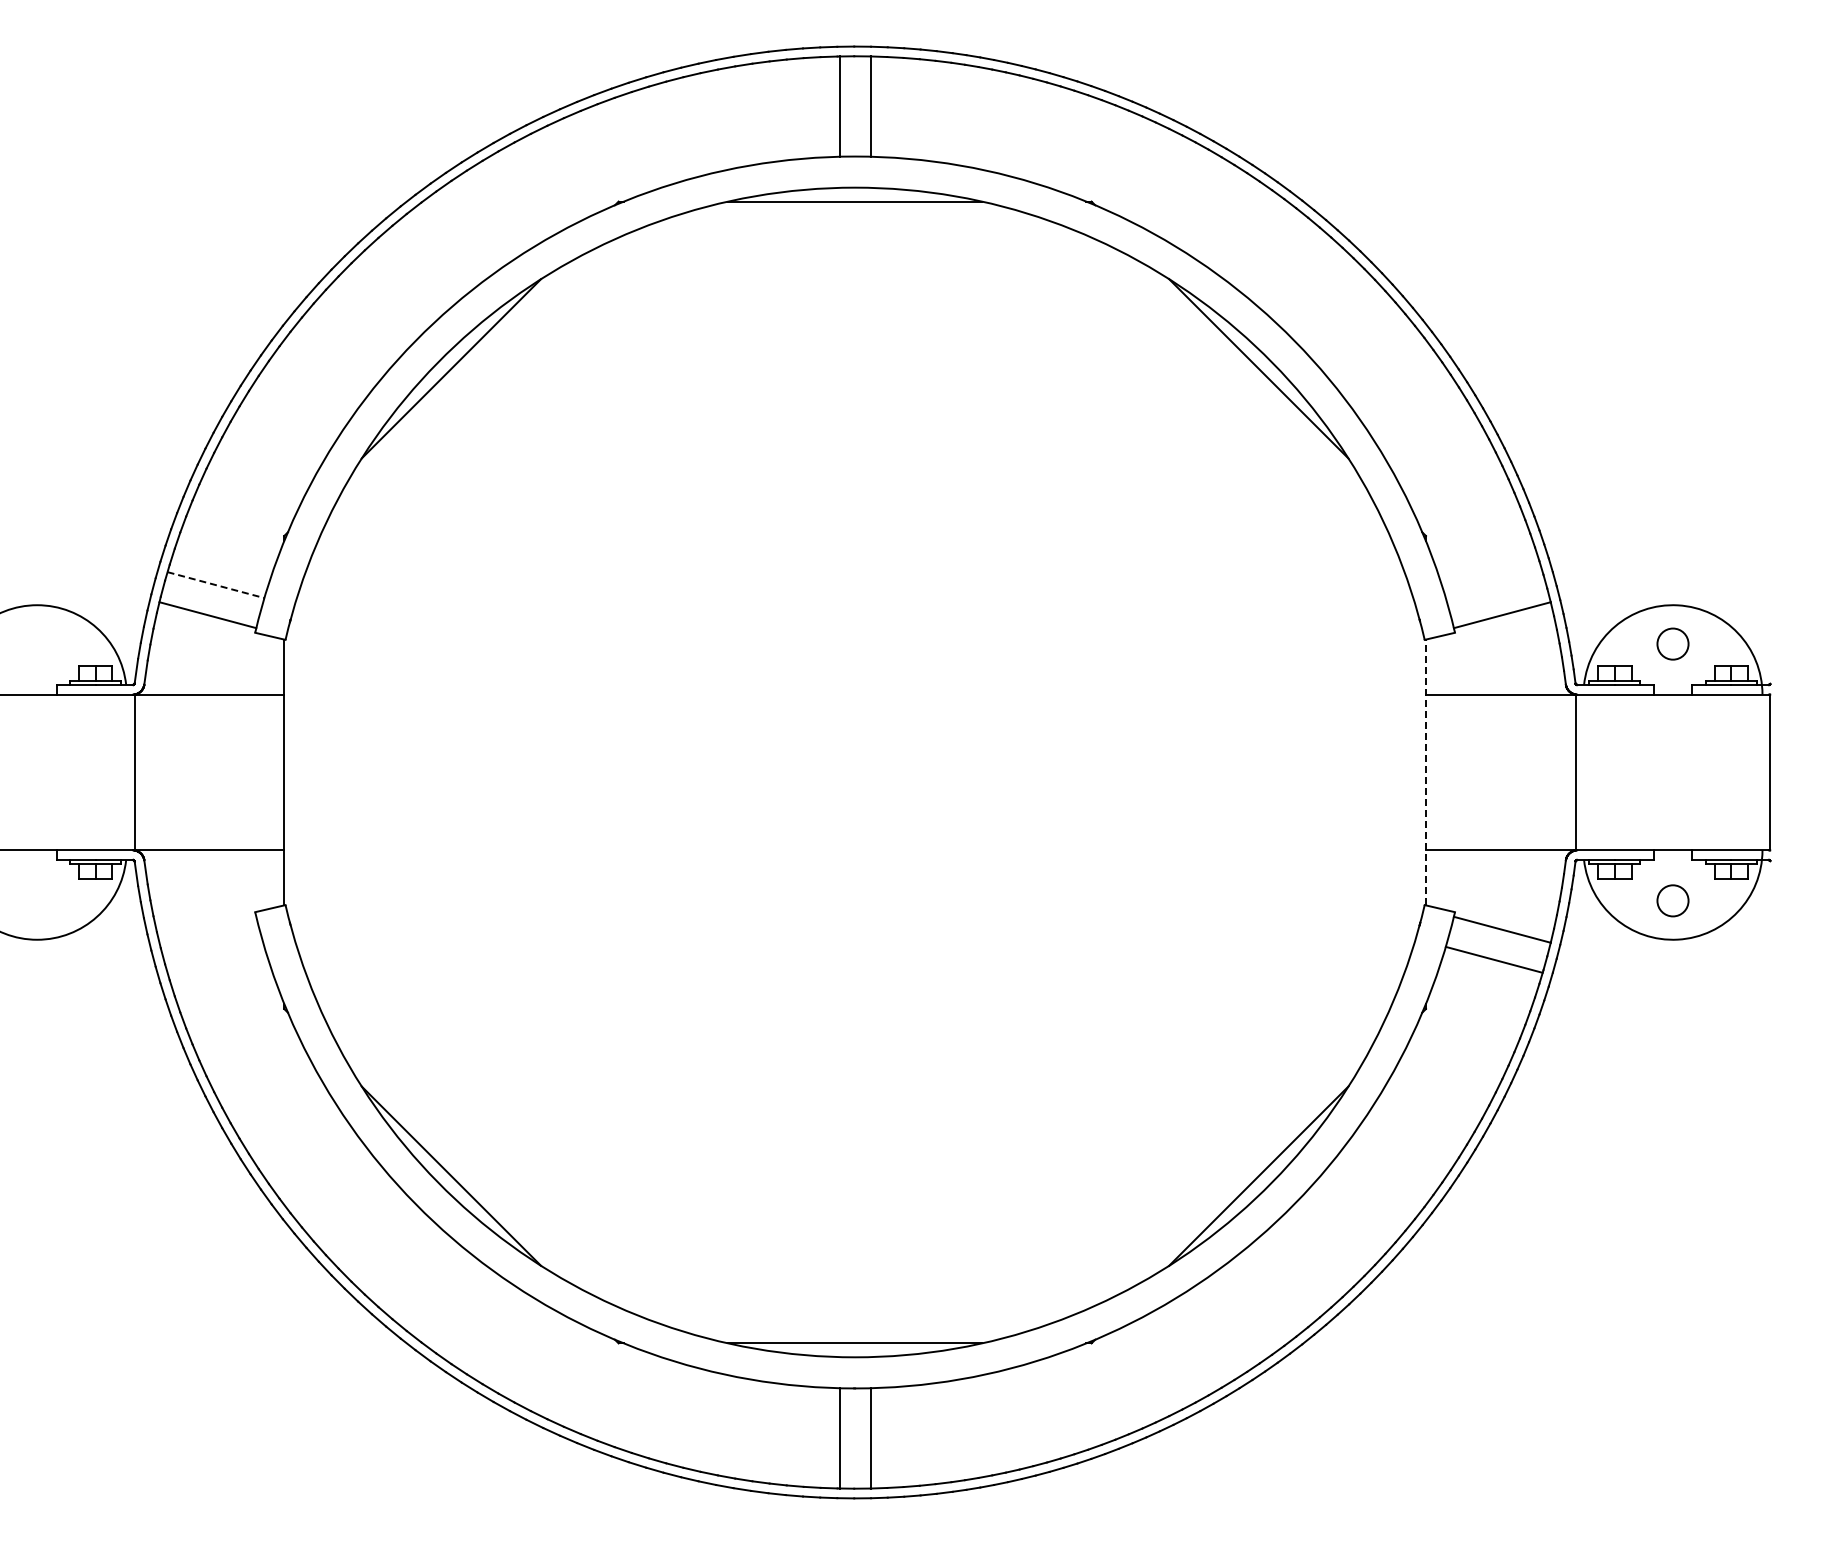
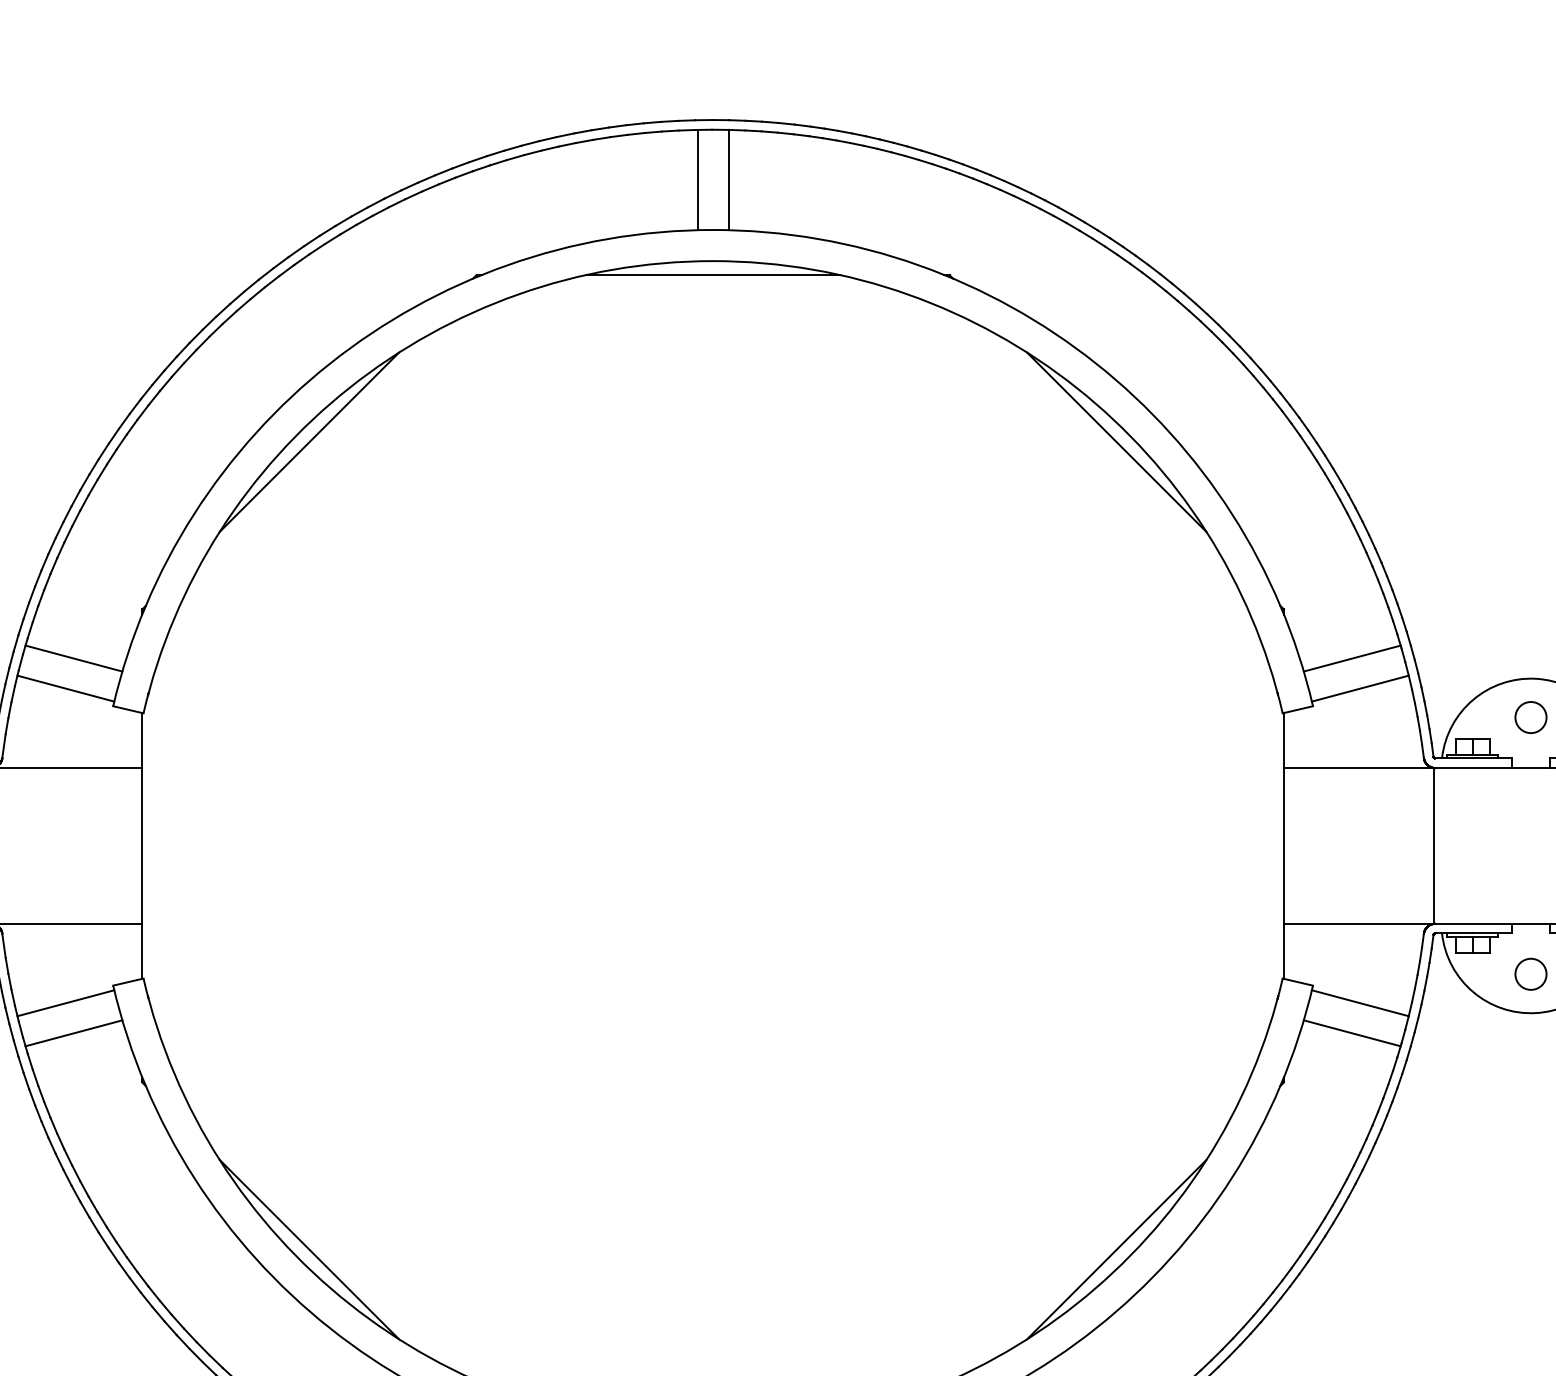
line: (216, 585) -> (74, 658), dashed -> solid
line: (1493, 585) -> (1351, 658), added
line: (1426, 772) -> (1284, 845), dashed -> solid
line: (207, 929) -> (65, 1002), added
line: (215, 959) -> (73, 1032), added

